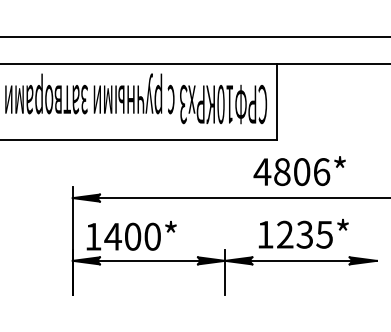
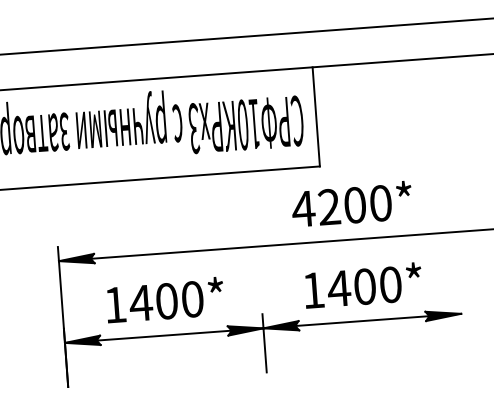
text: (302, 172) -> (355, 205), 4806* -> 4200*
text: (304, 234) -> (364, 286), 1235* -> 1400*
text: (131, 235) -> (164, 299), moved

